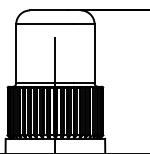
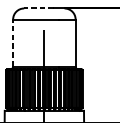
line: (48, 10) -> (38, 8), solid -> dashed
line: (16, 53) -> (13, 42), solid -> dashed

